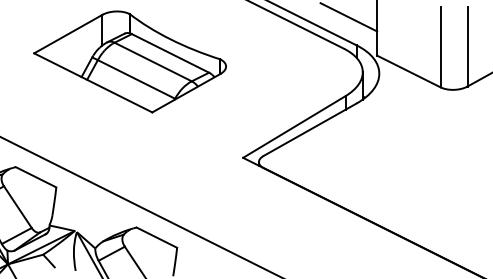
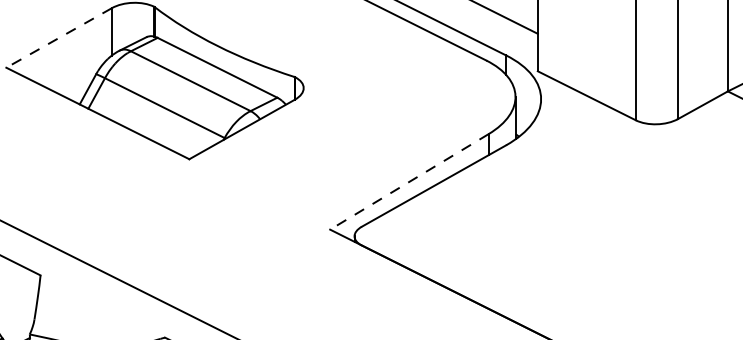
line: (67, 34) -> (57, 38), solid -> dashed
line: (294, 127) -> (409, 182), solid -> dashed

